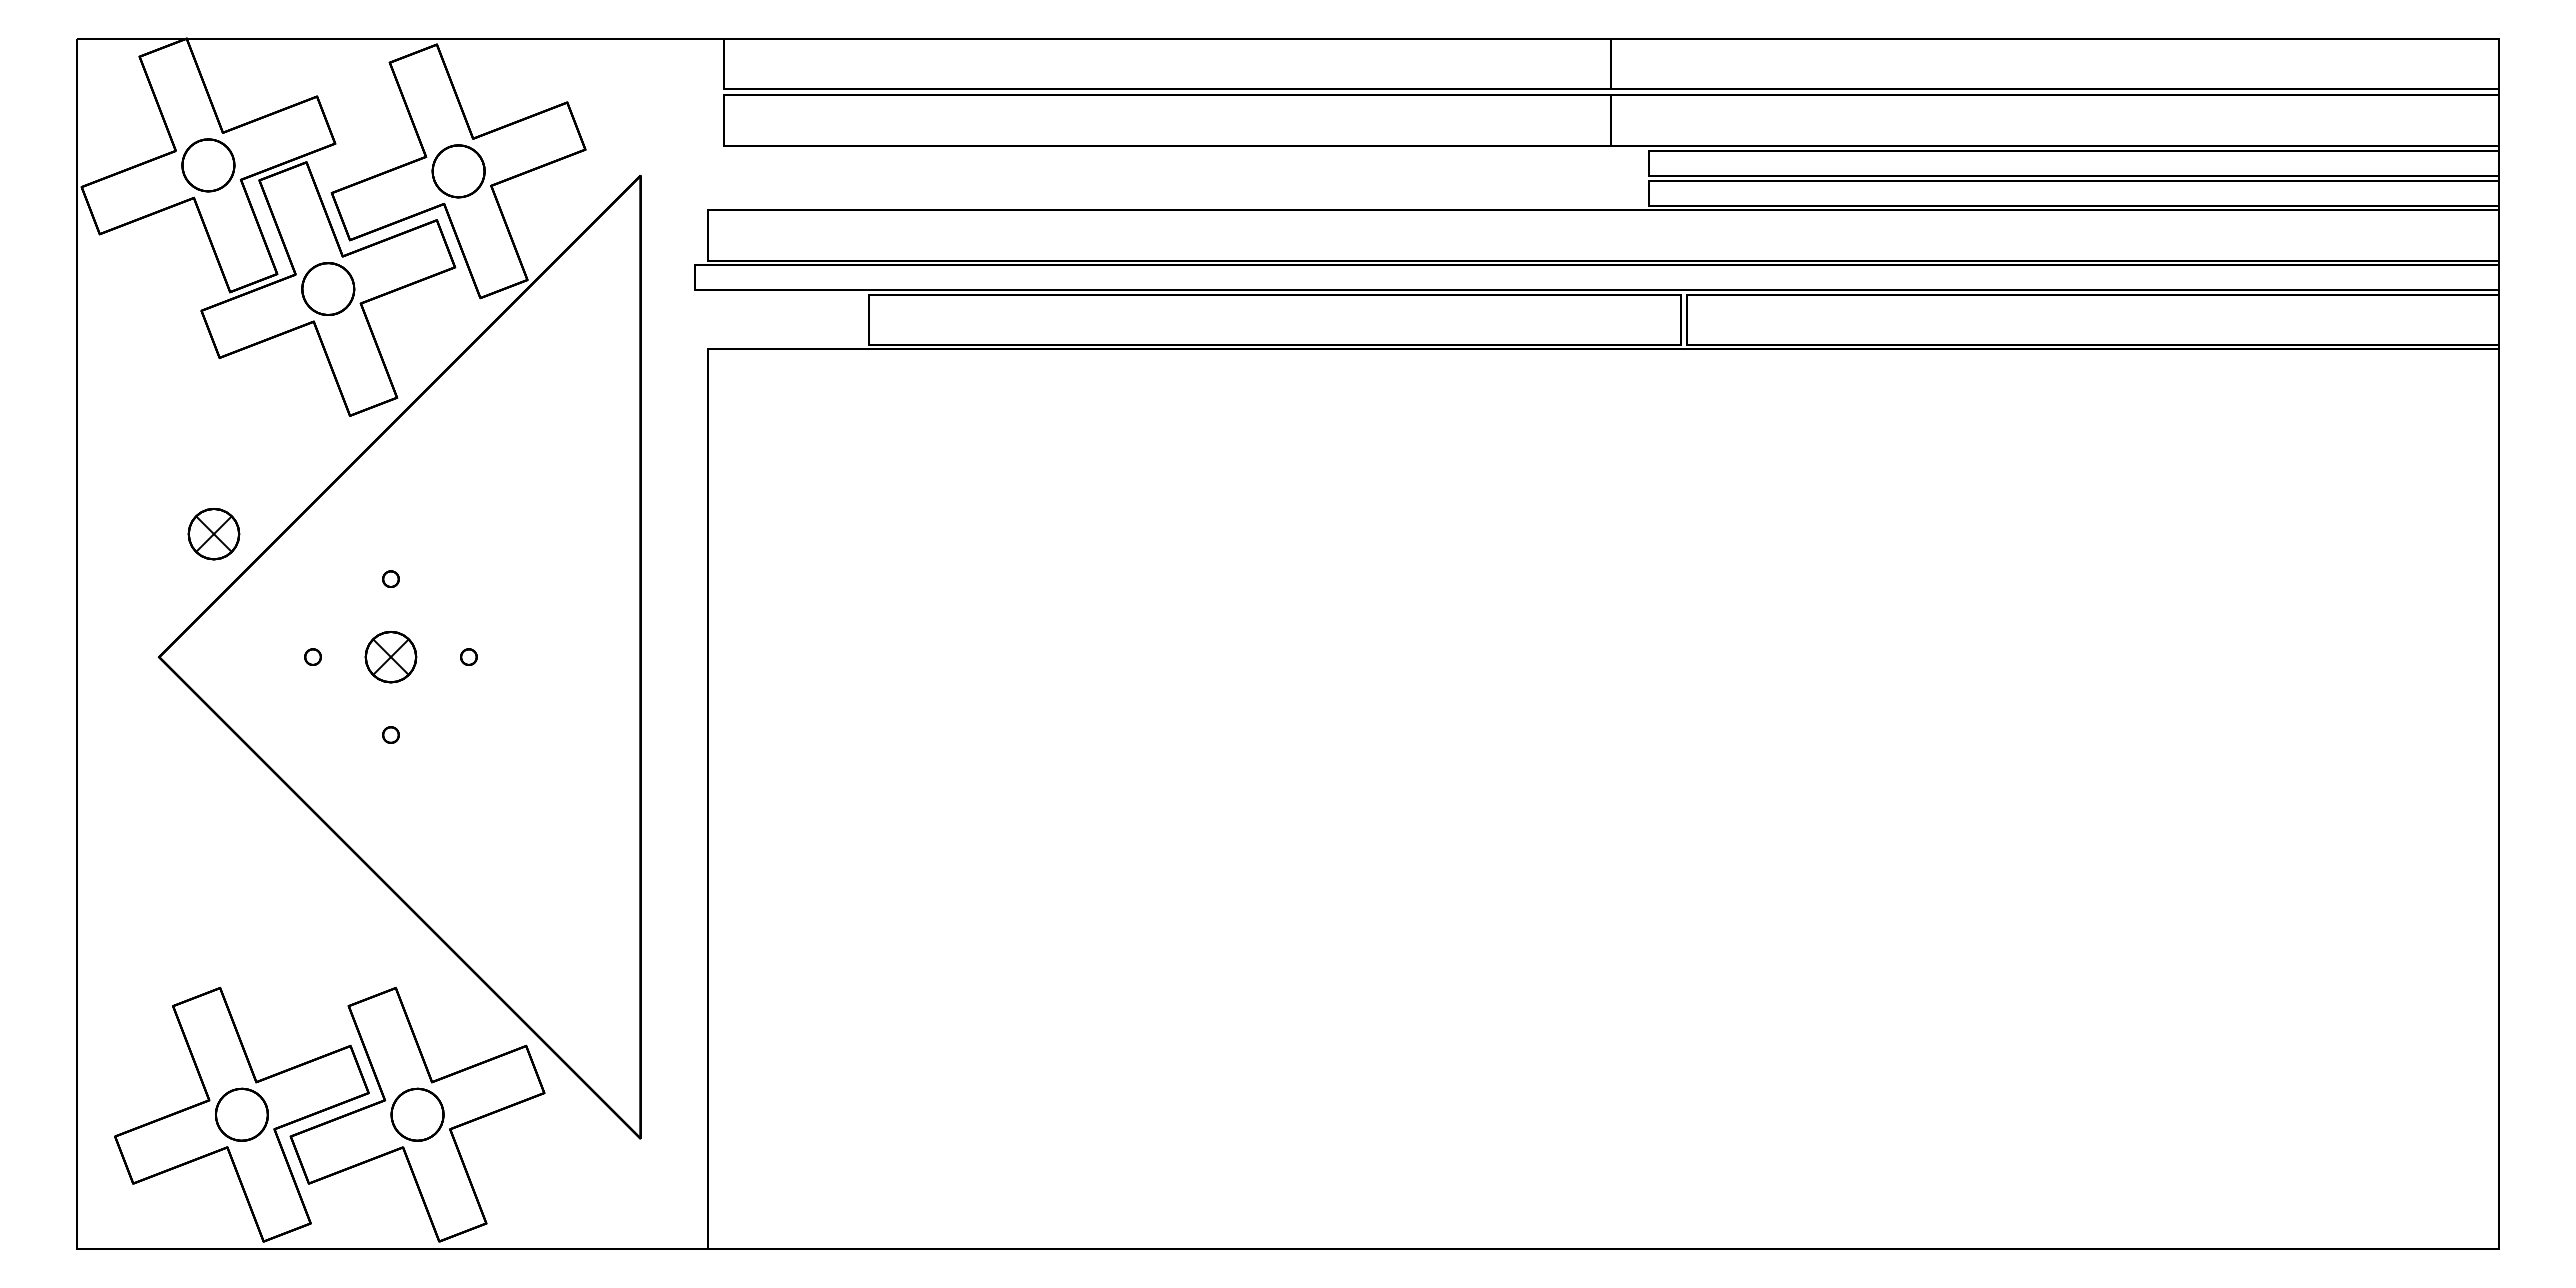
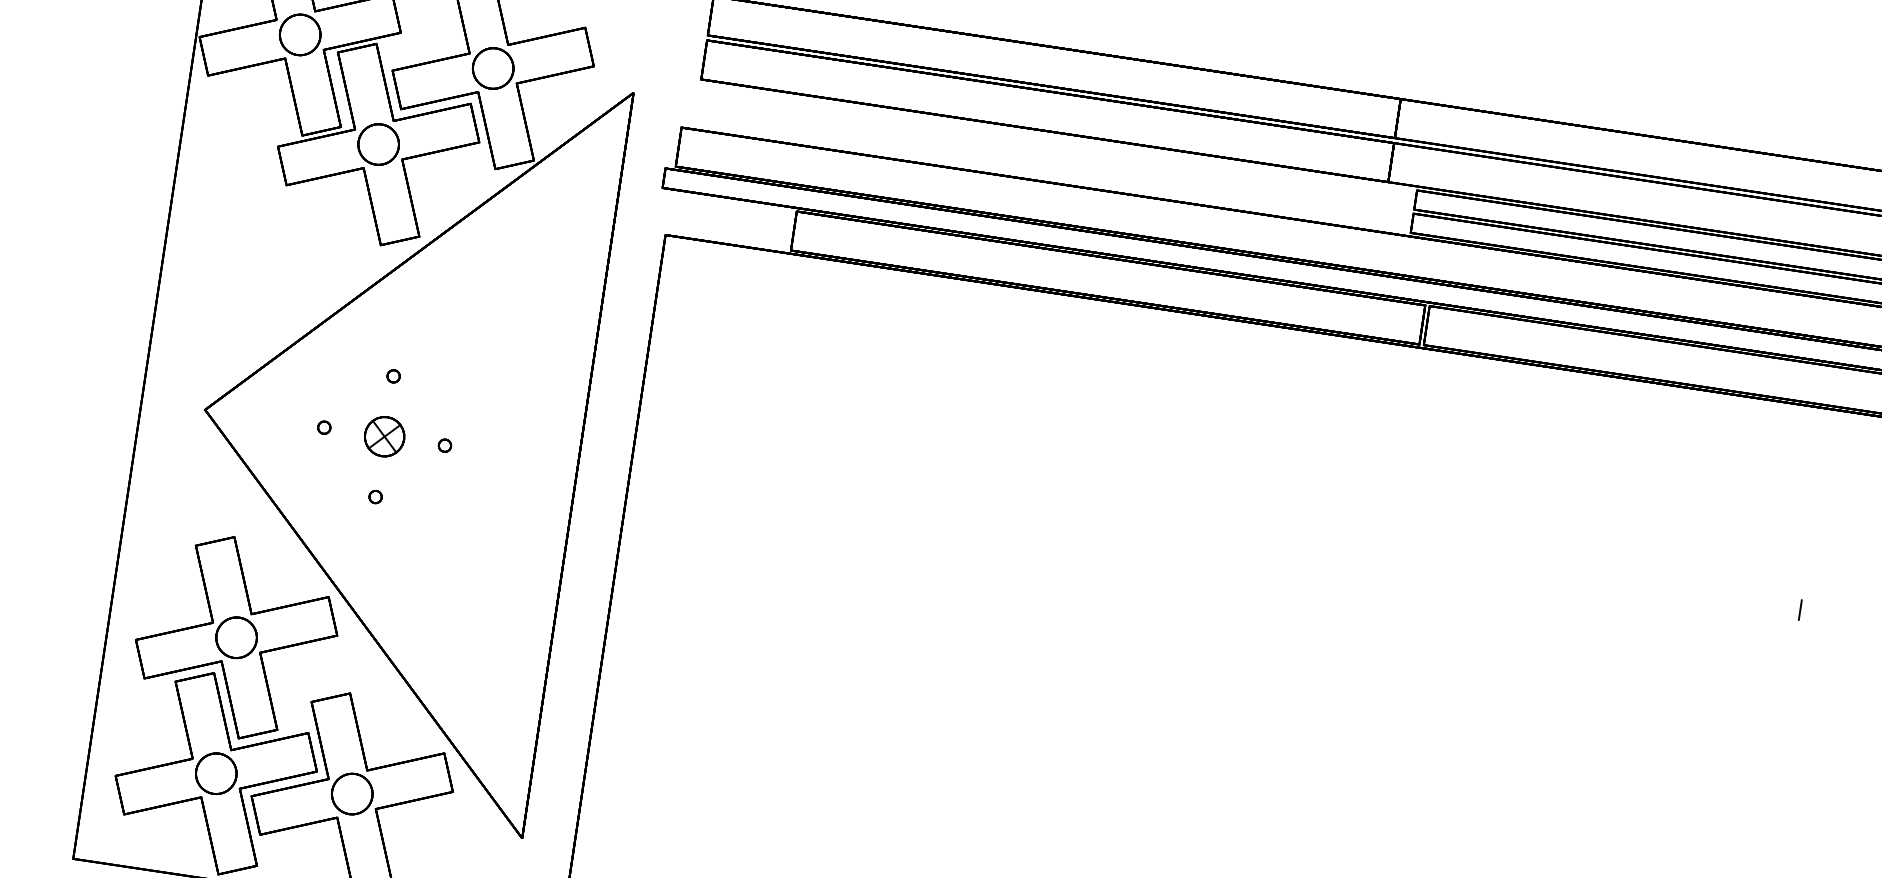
part: (213, 534) -> (261, 321), removed
line: (2212, 608) -> (1800, 609), added
part: (241, 938) -> (236, 637), added

